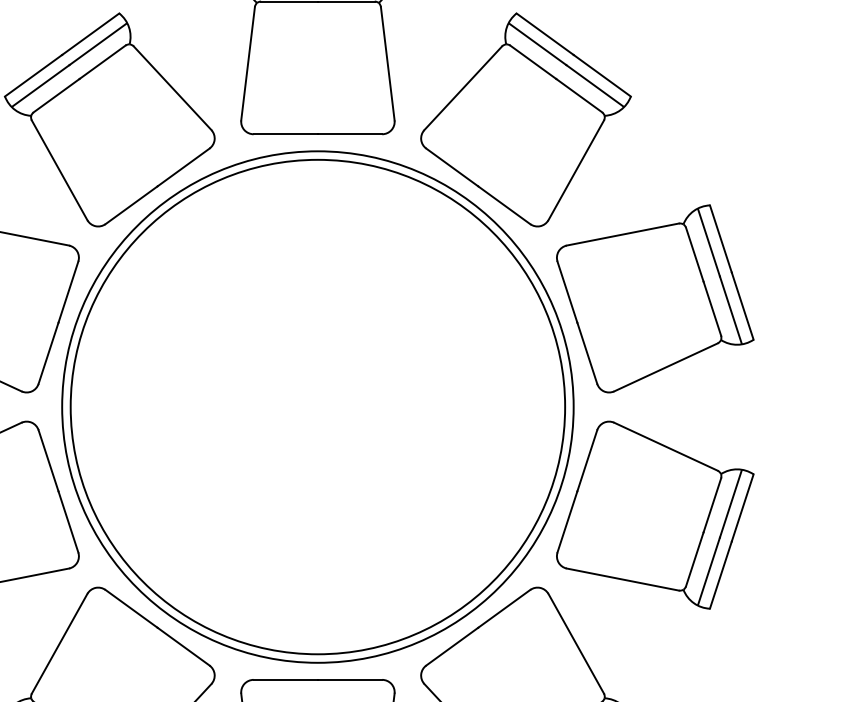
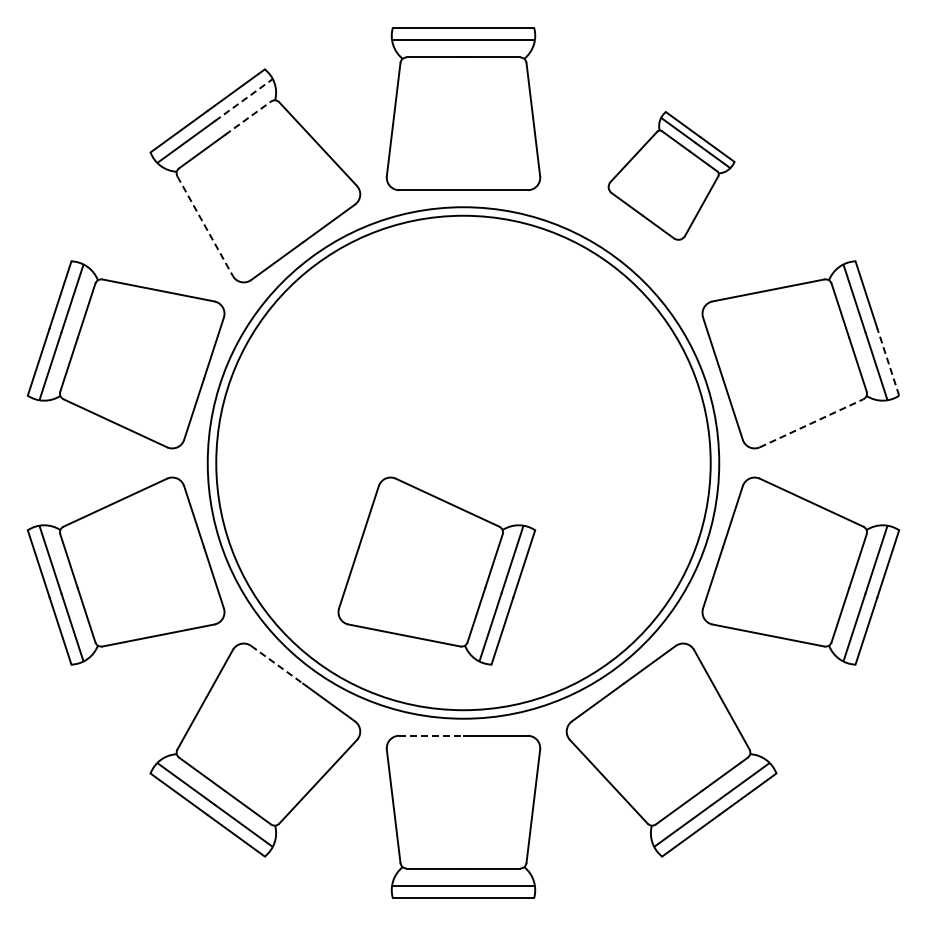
line: (98, 43) -> (244, 99), solid -> dashed
line: (102, 61) -> (248, 117), solid -> dashed
part: (525, 119) -> (671, 175), size x0.6
line: (59, 170) -> (205, 226), solid -> dashed
line: (742, 305) -> (888, 361), solid -> dashed
line: (665, 367) -> (811, 423), solid -> dashed
part: (290, 514) -> (436, 570), added
line: (131, 609) -> (277, 665), solid -> dashed
line: (285, 679) -> (431, 735), solid -> dashed

